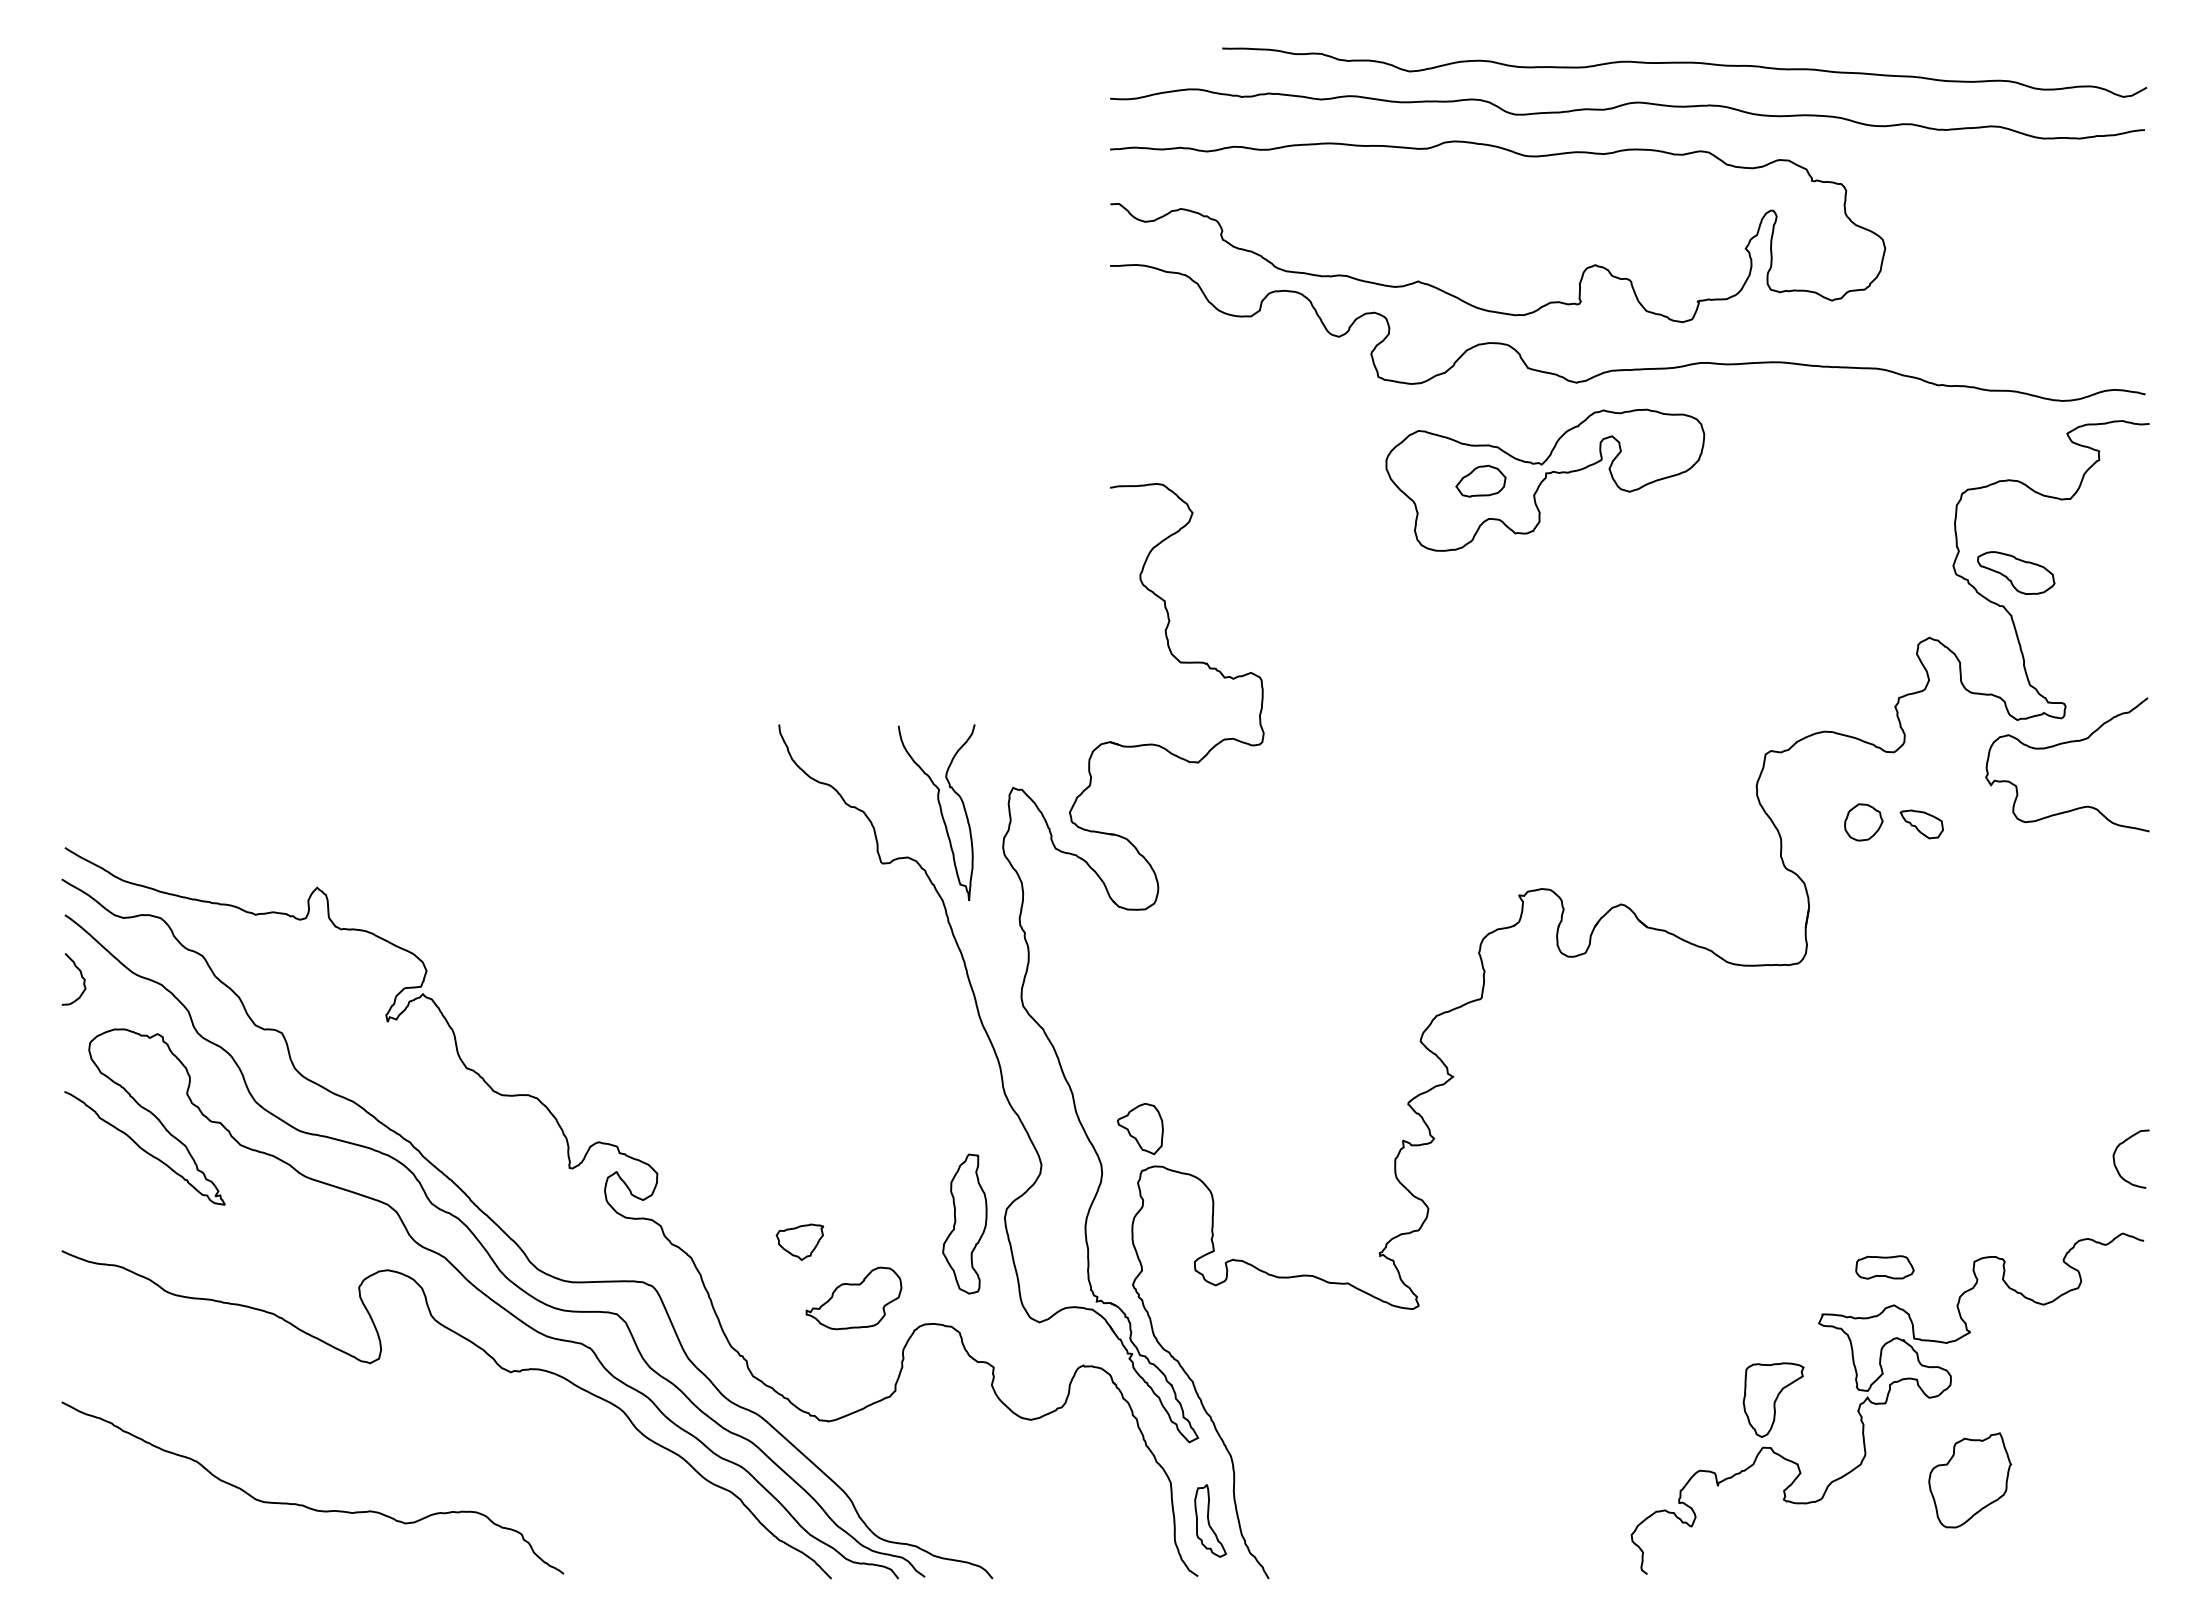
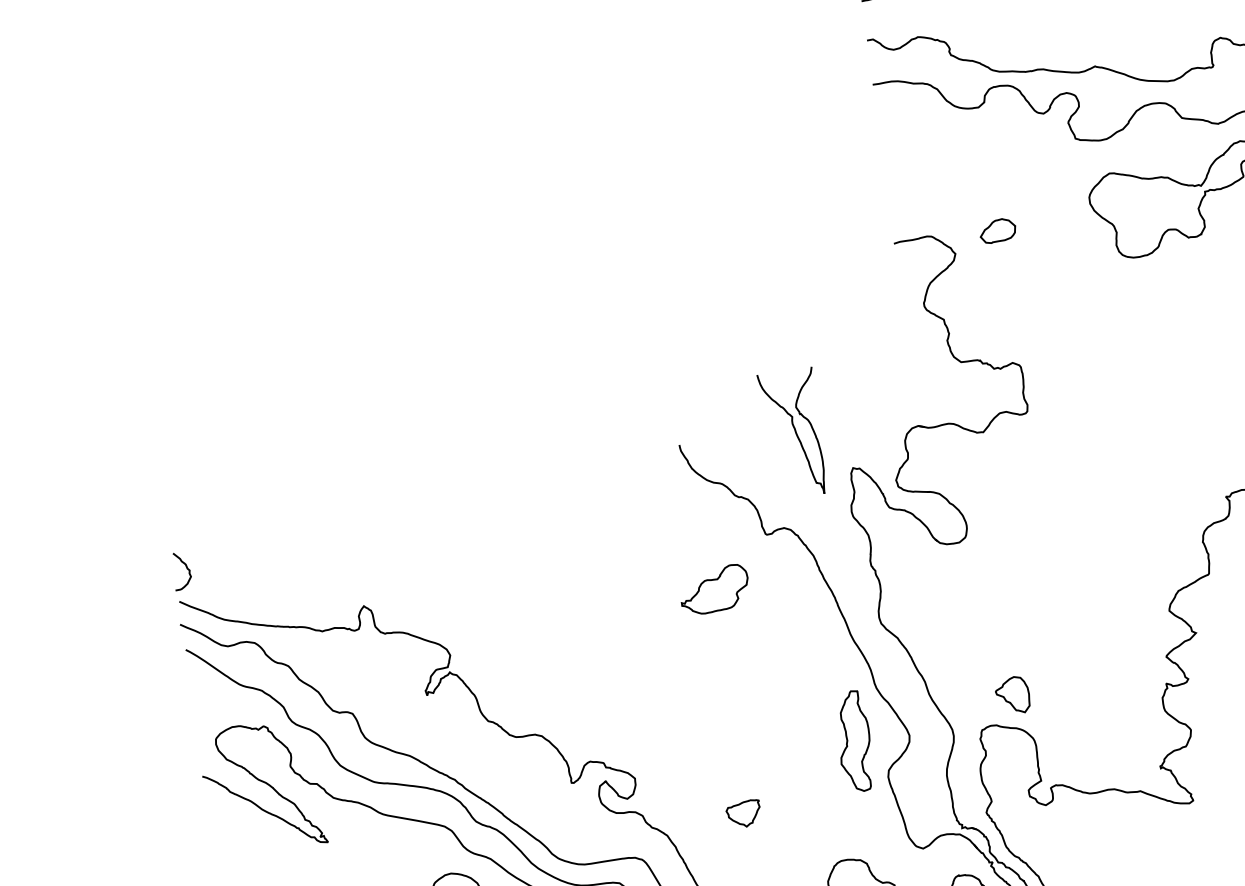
part: (1480, 480) -> (997, 230), moved
curve: (940, 812) -> (795, 433), moved
curve: (80, 975) -> (186, 567), moved
part: (1140, 1128) -> (1012, 695), moved
part: (964, 1223) -> (854, 741), moved
part: (853, 1298) -> (714, 589), moved

